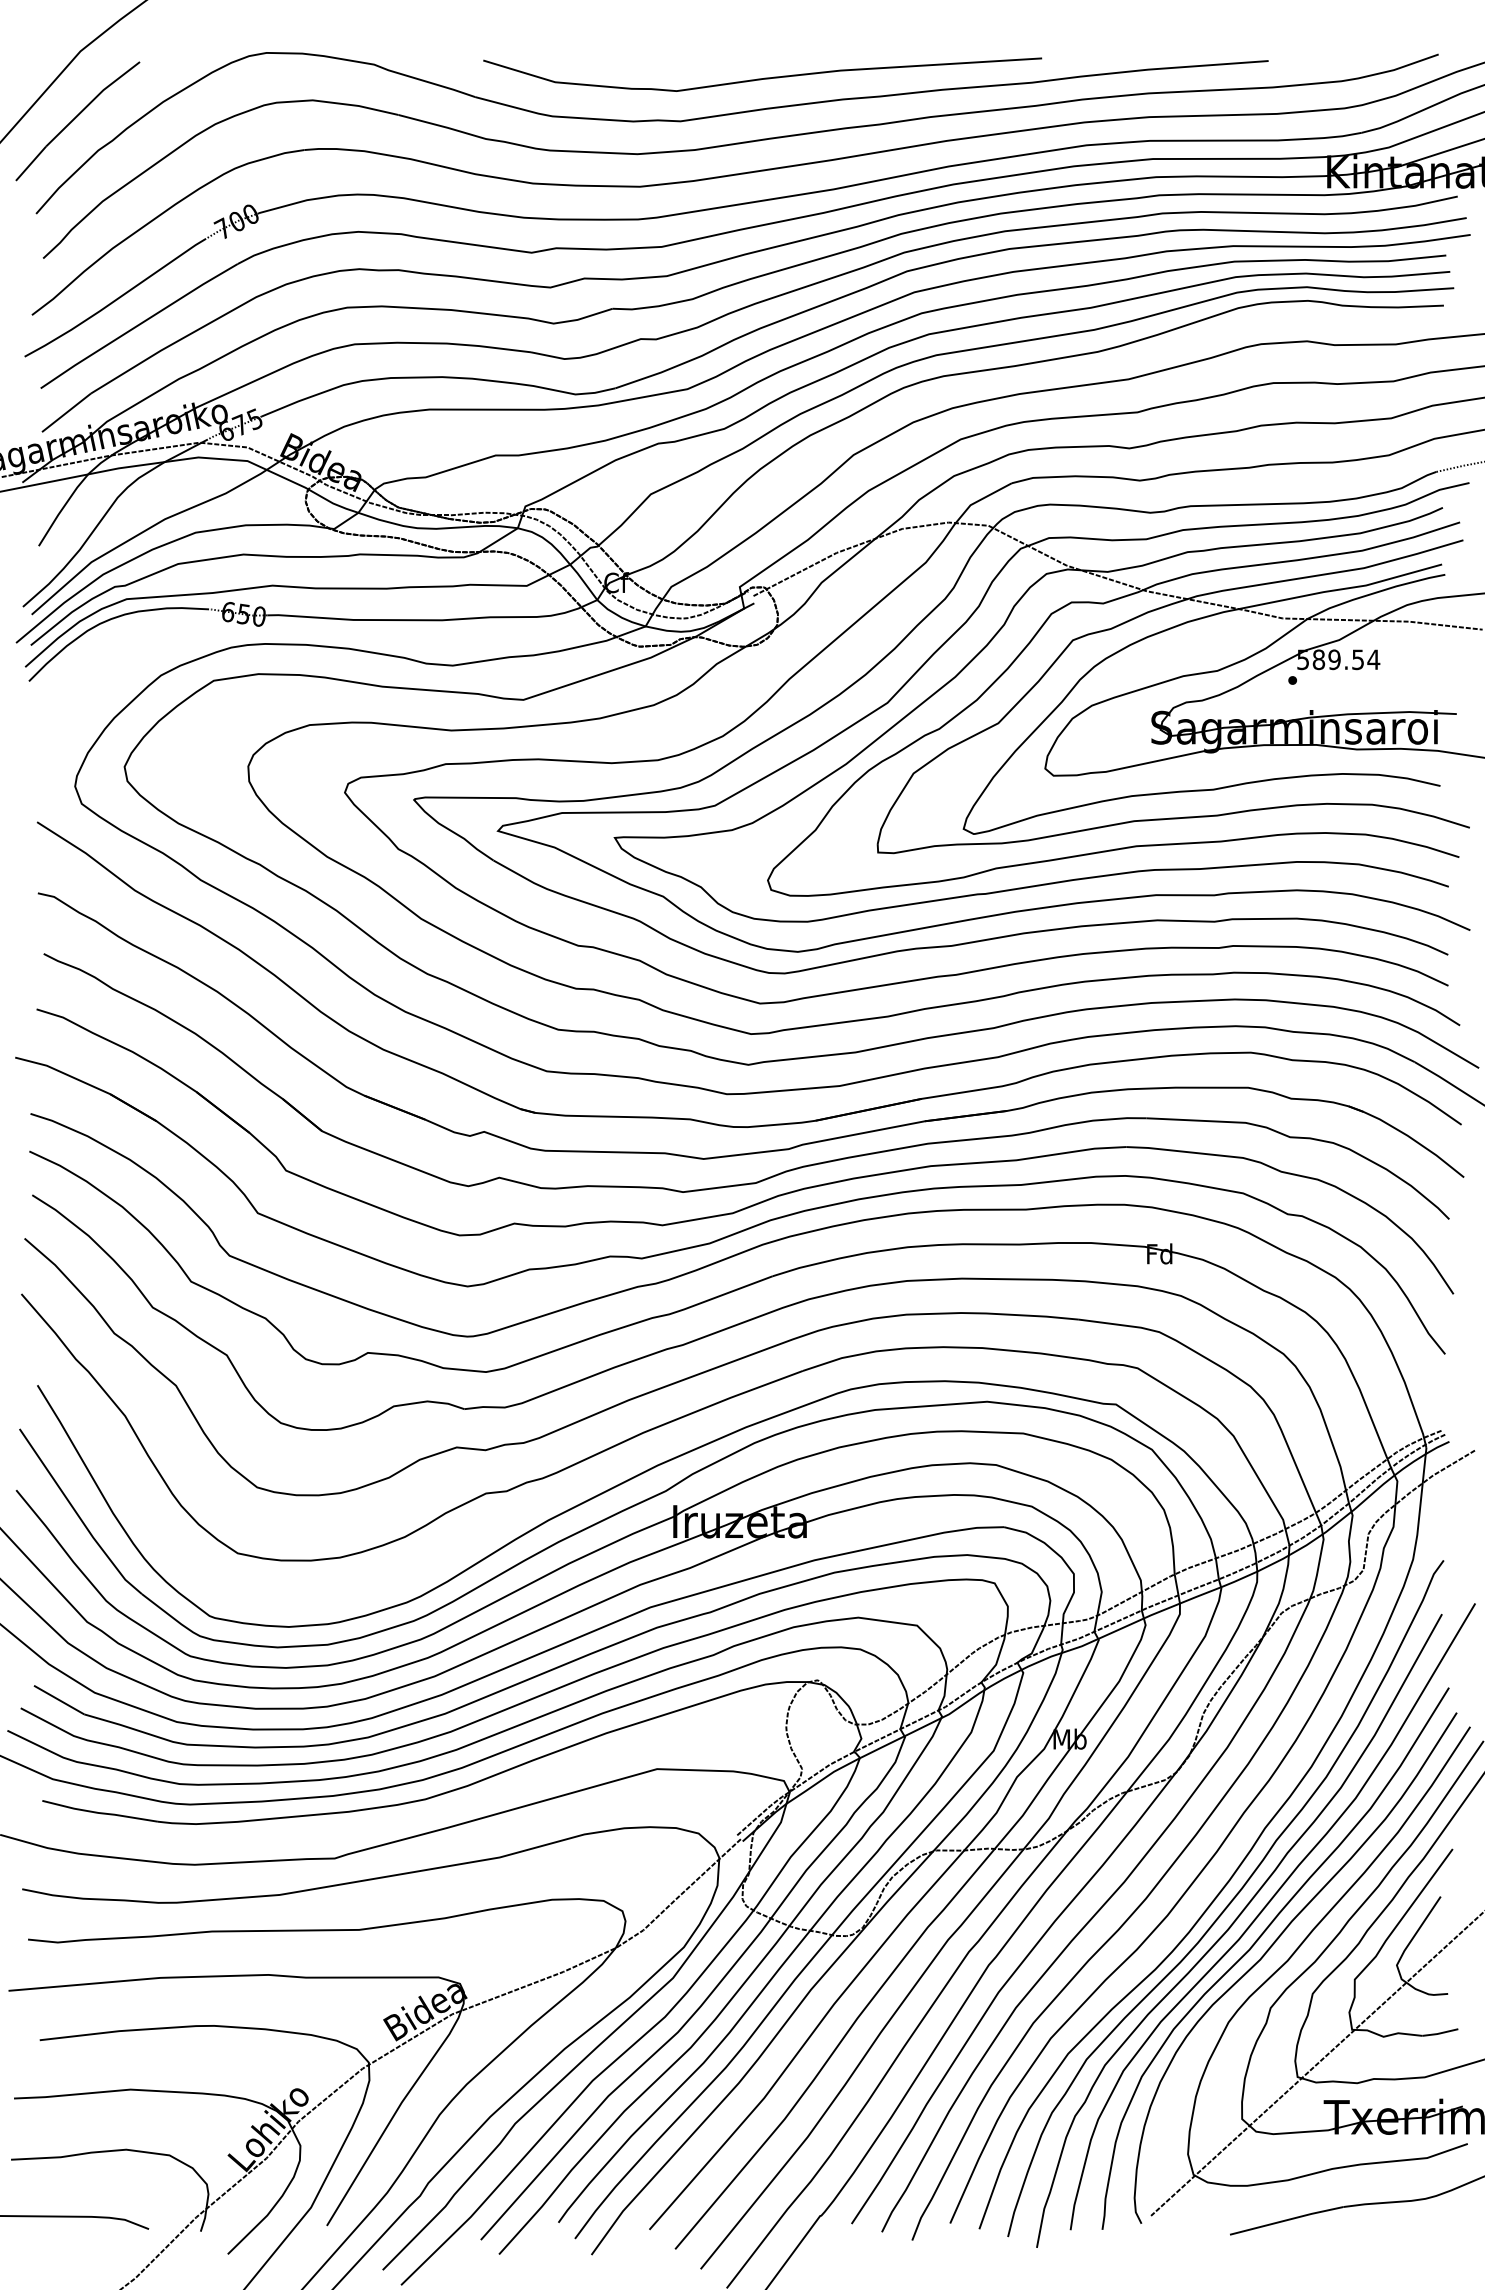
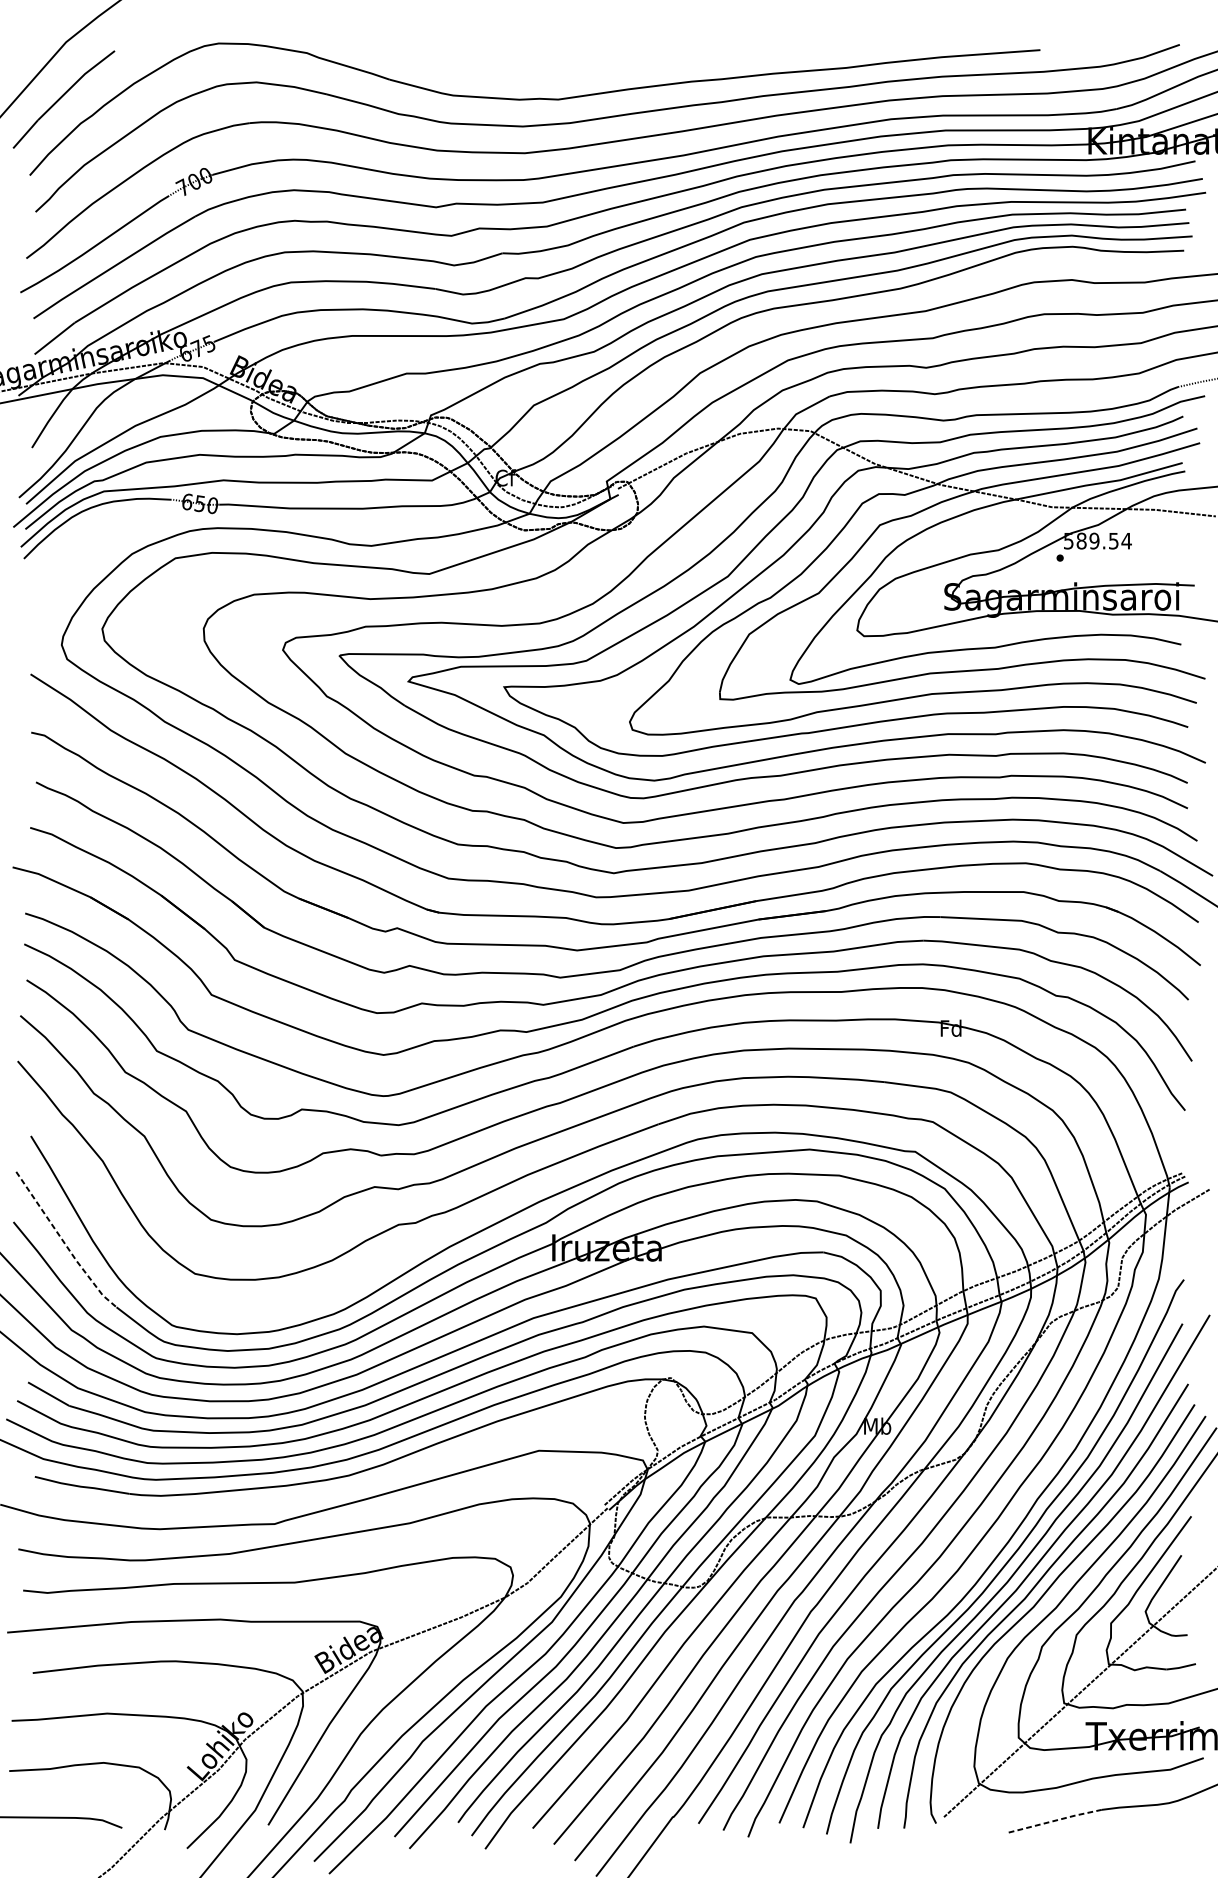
curve: (764, 77) -> (627, 63), removed
line: (78, 1515) -> (64, 1242), solid -> dashed
line: (1287, 2220) -> (1055, 1820), solid -> dashed

